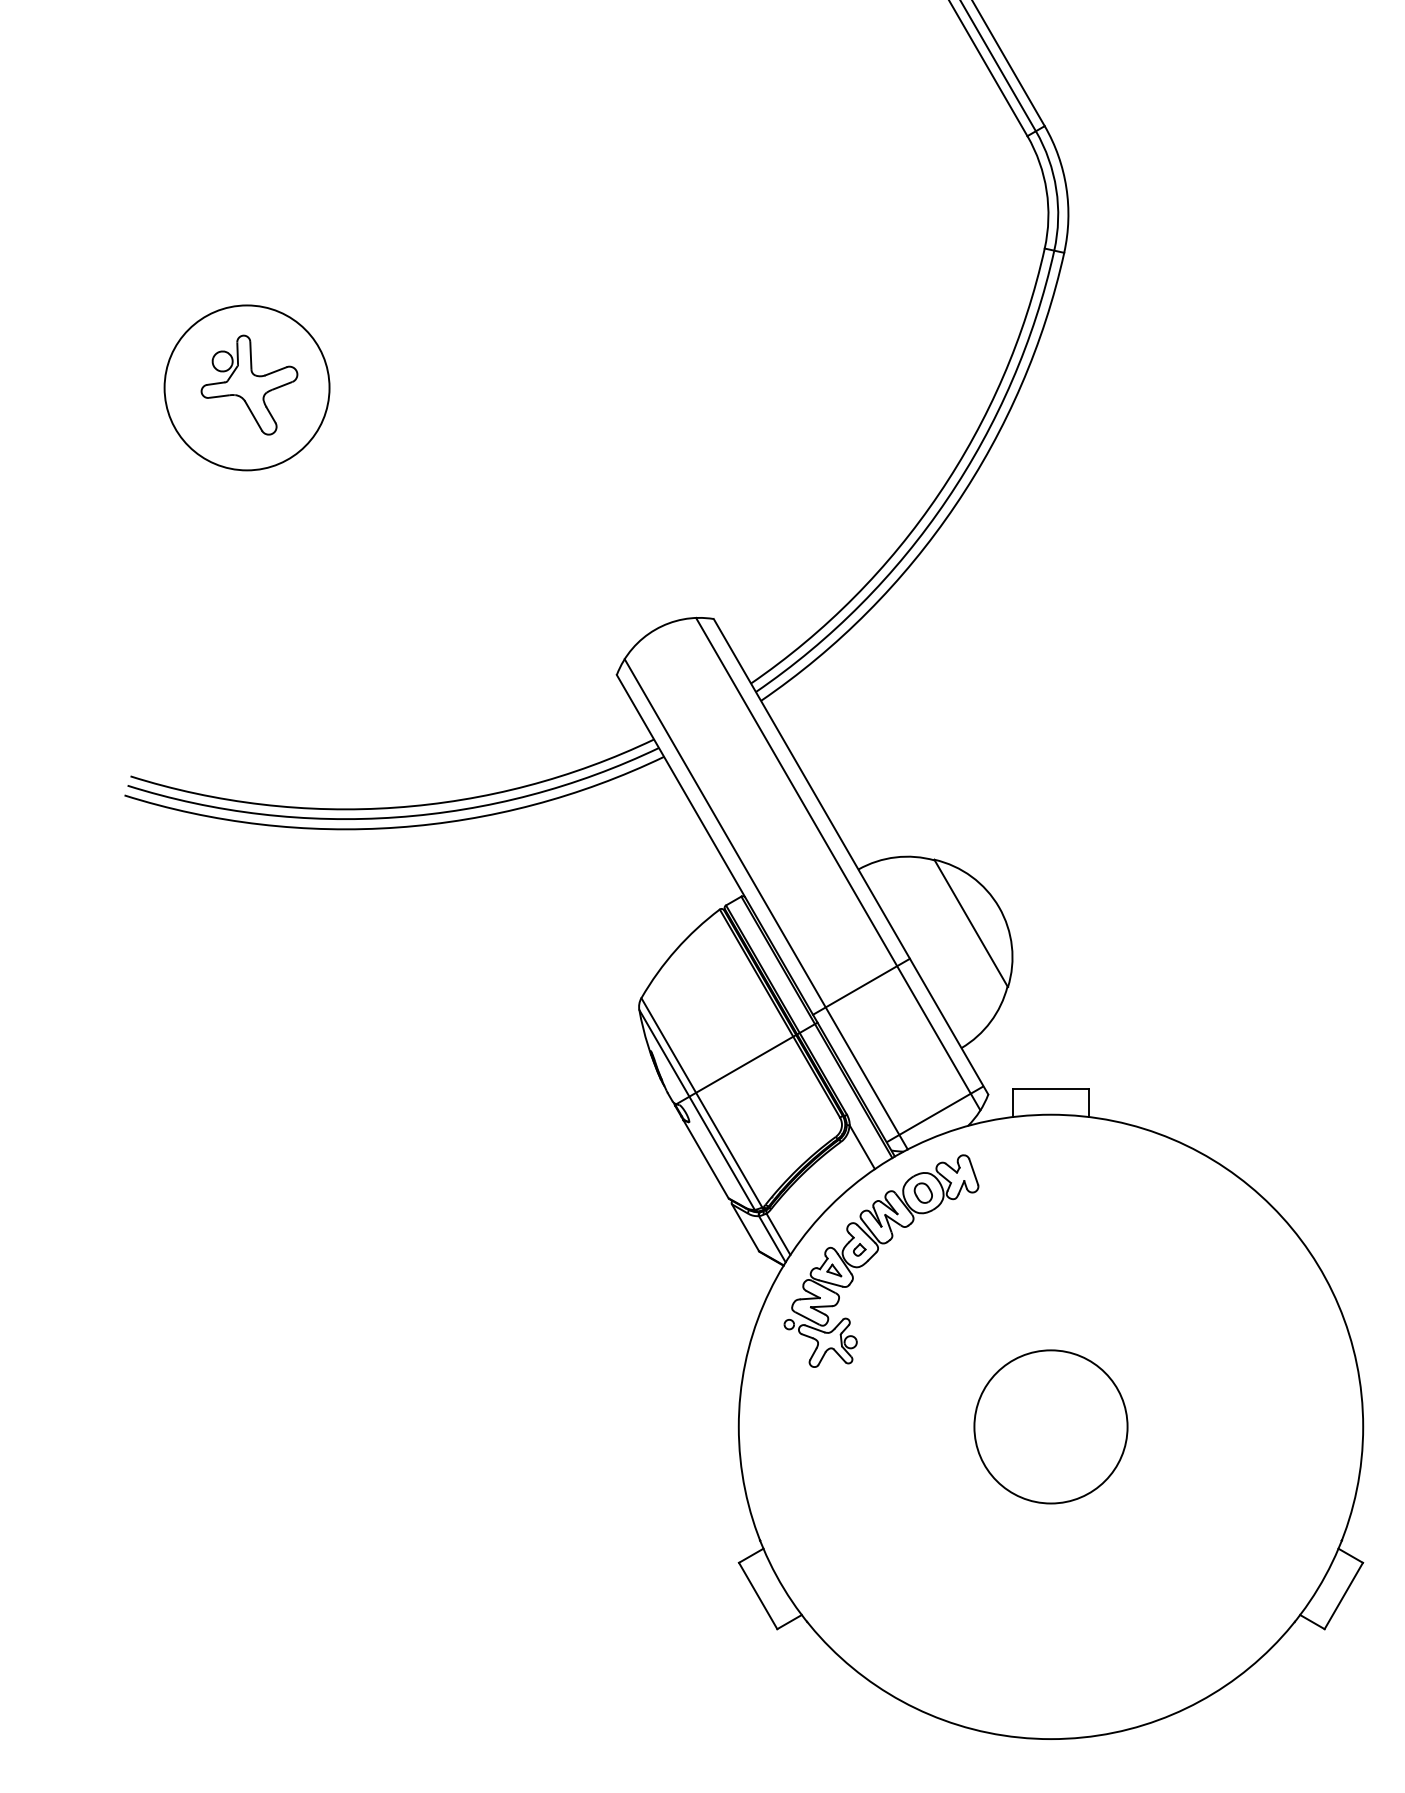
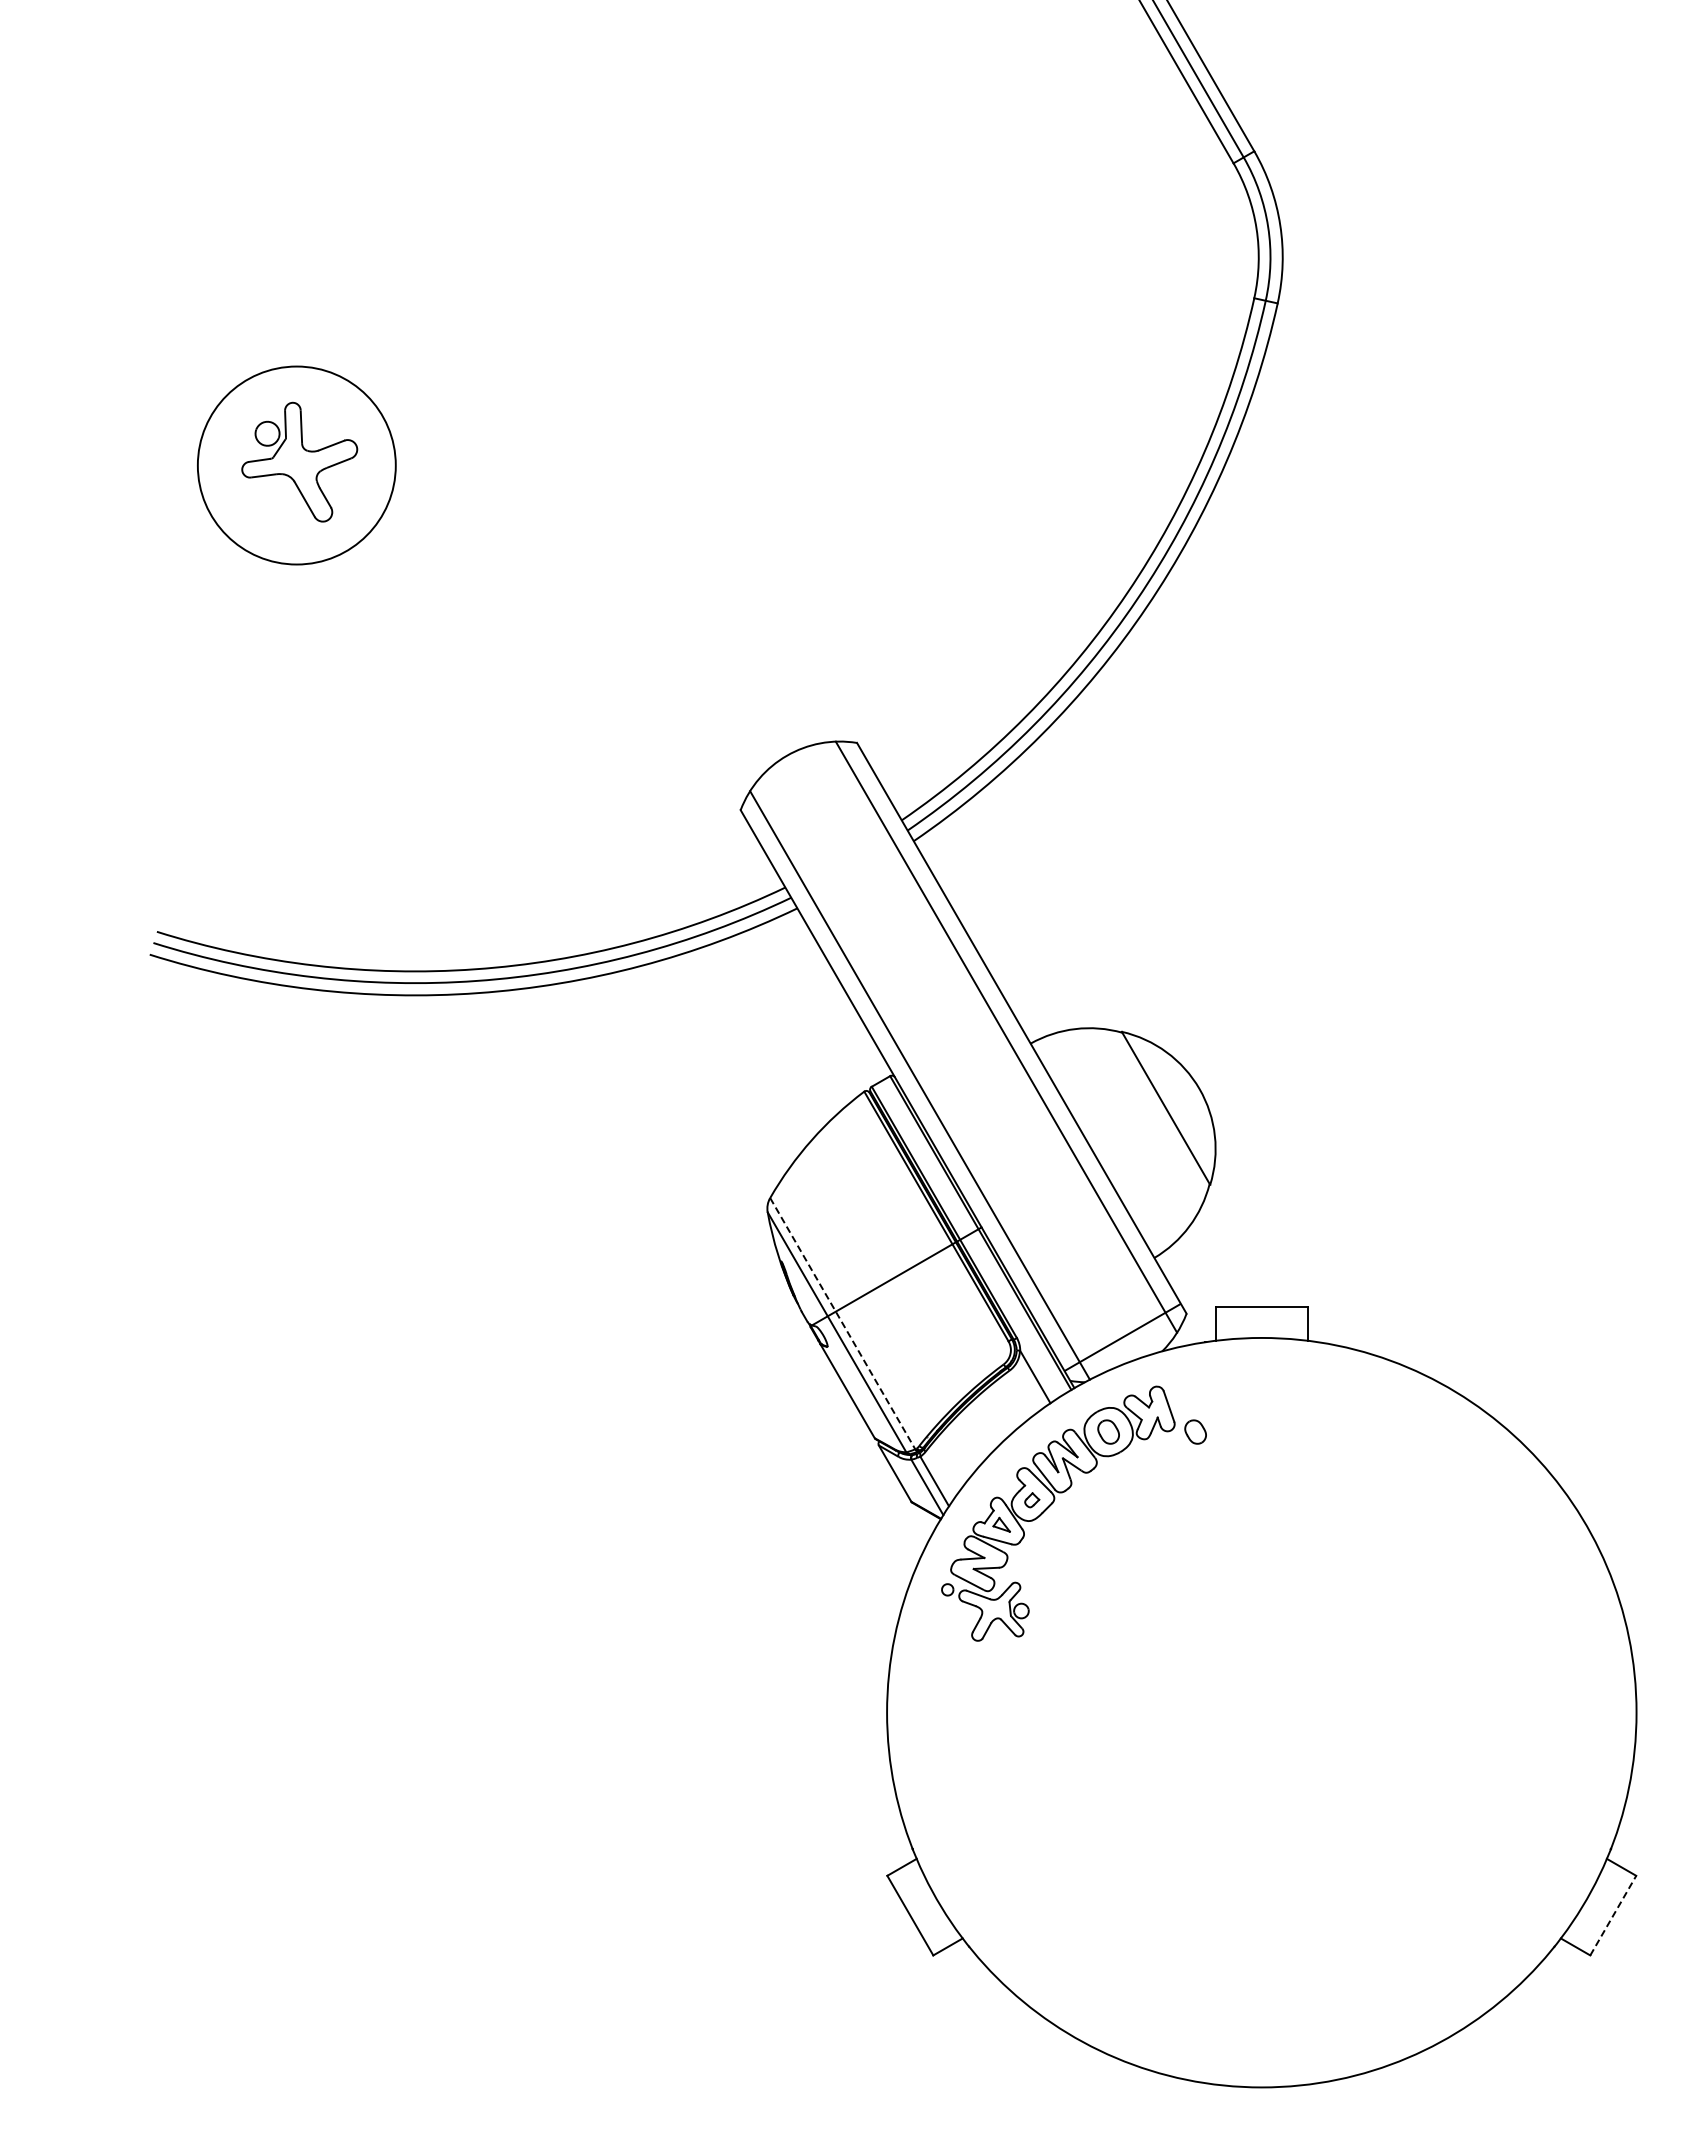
line: (861, 986) -> (1034, 1183), removed
line: (701, 1103) -> (842, 1324), solid -> dashed
part: (995, 1192) -> (1195, 1431), added
circle: (1050, 1426) -> (1261, 1712), removed
line: (1343, 1595) -> (1613, 1915), solid -> dashed

